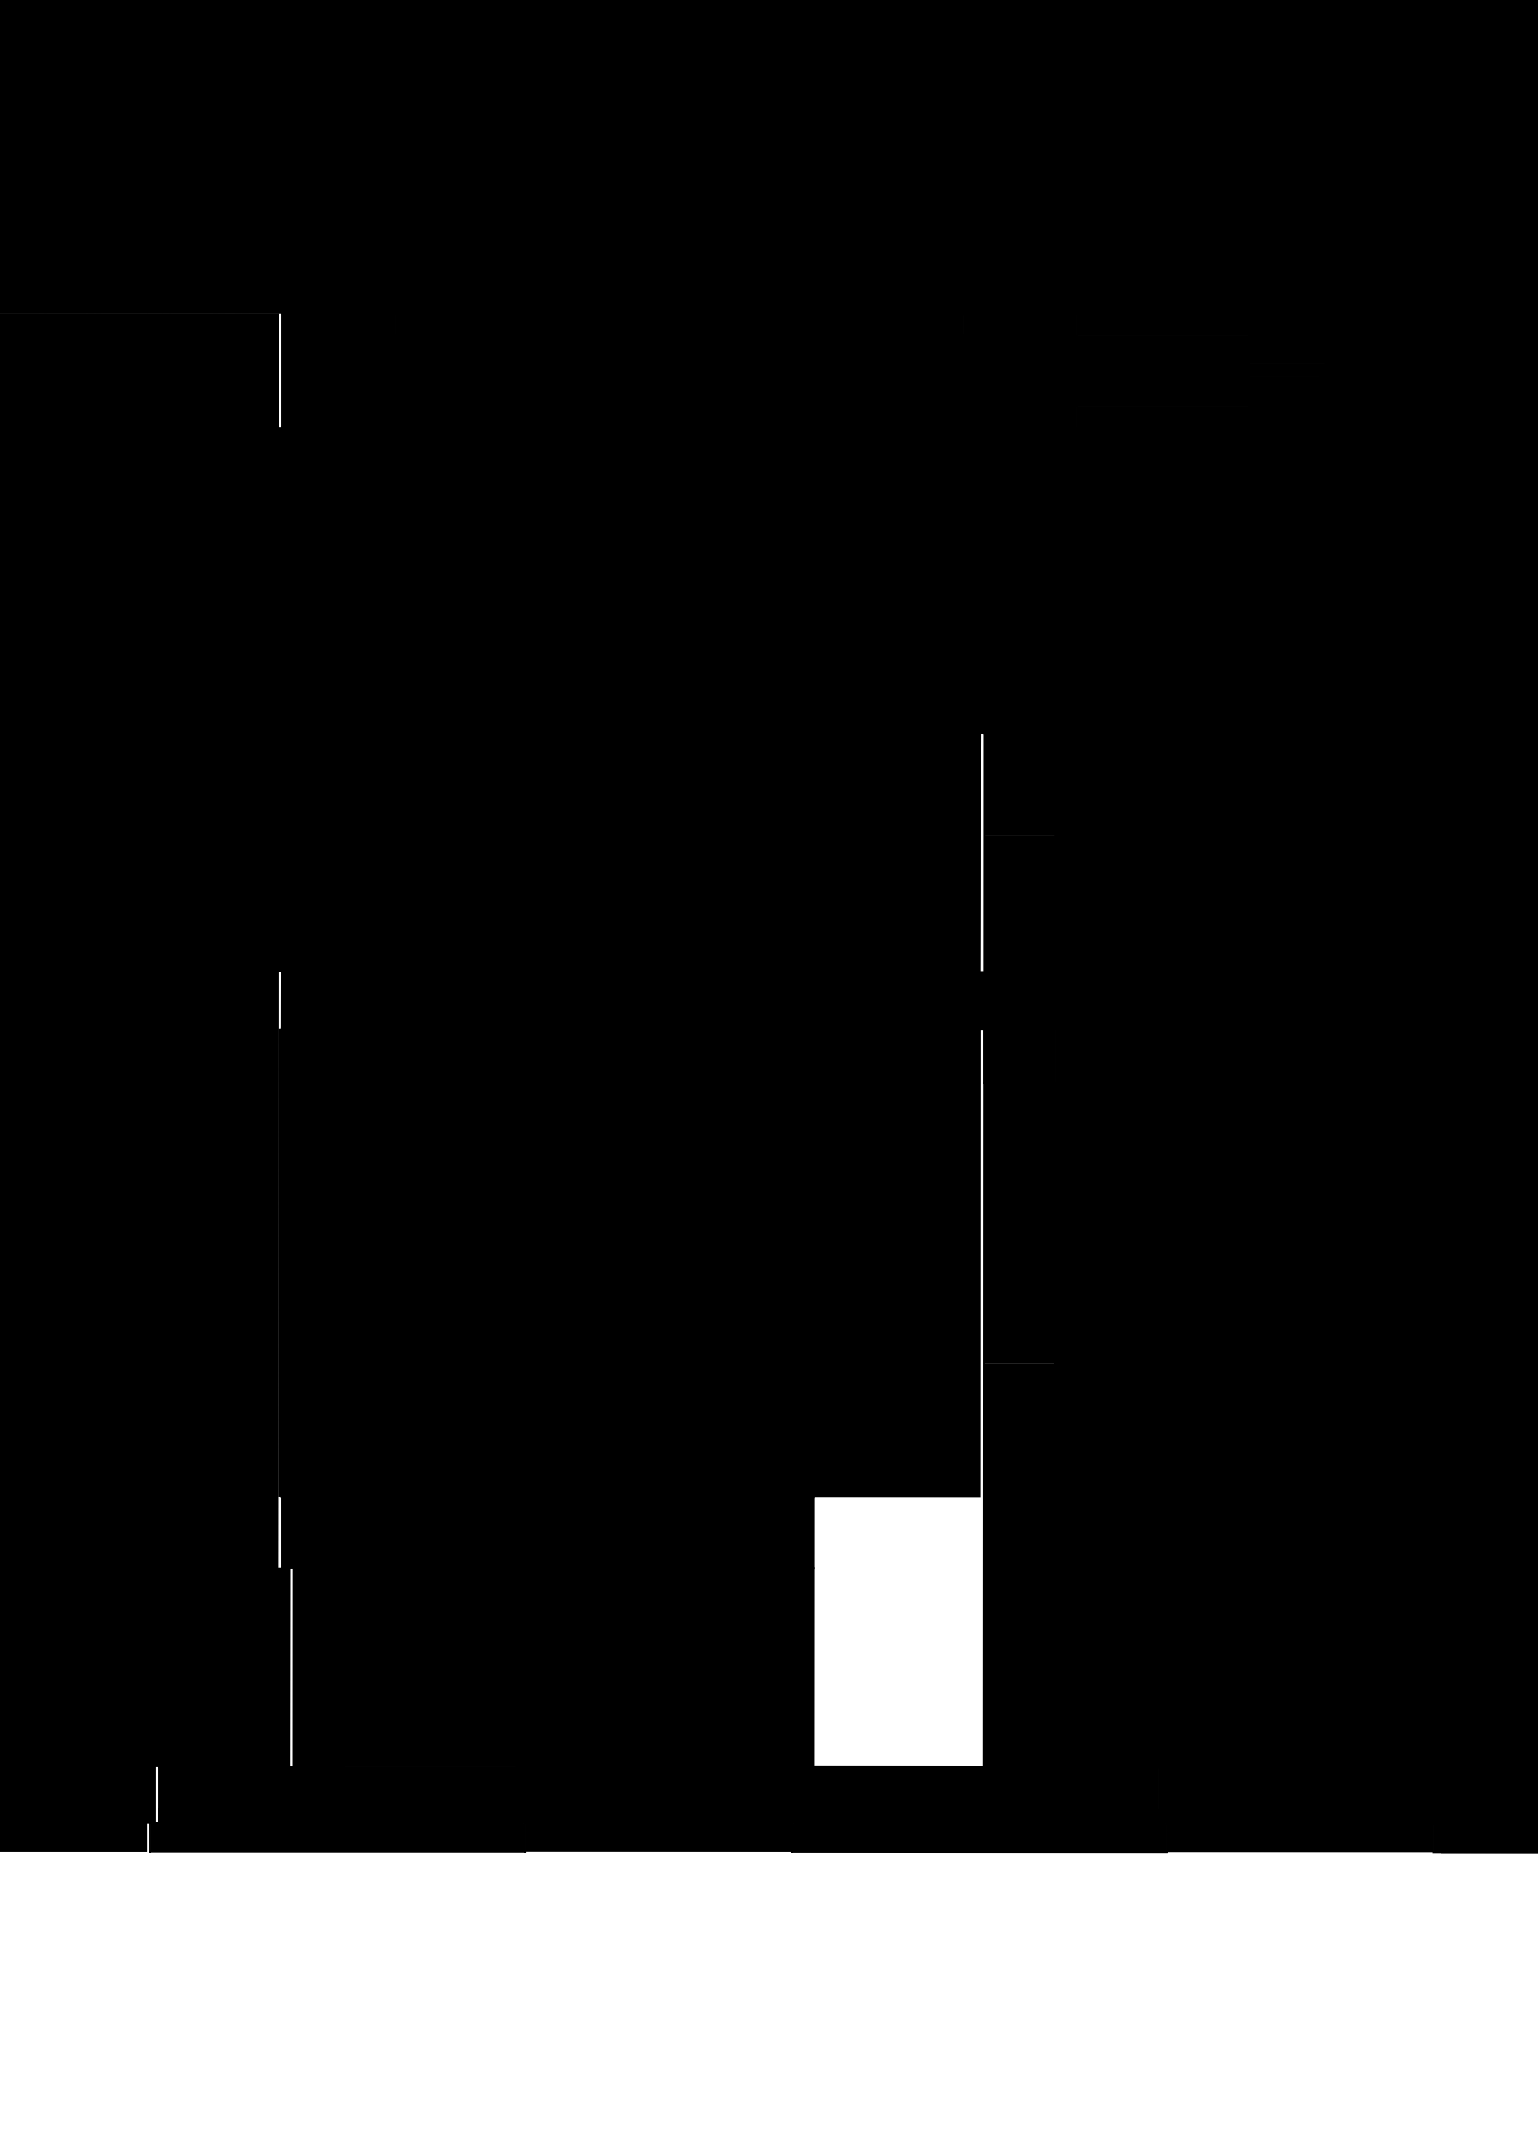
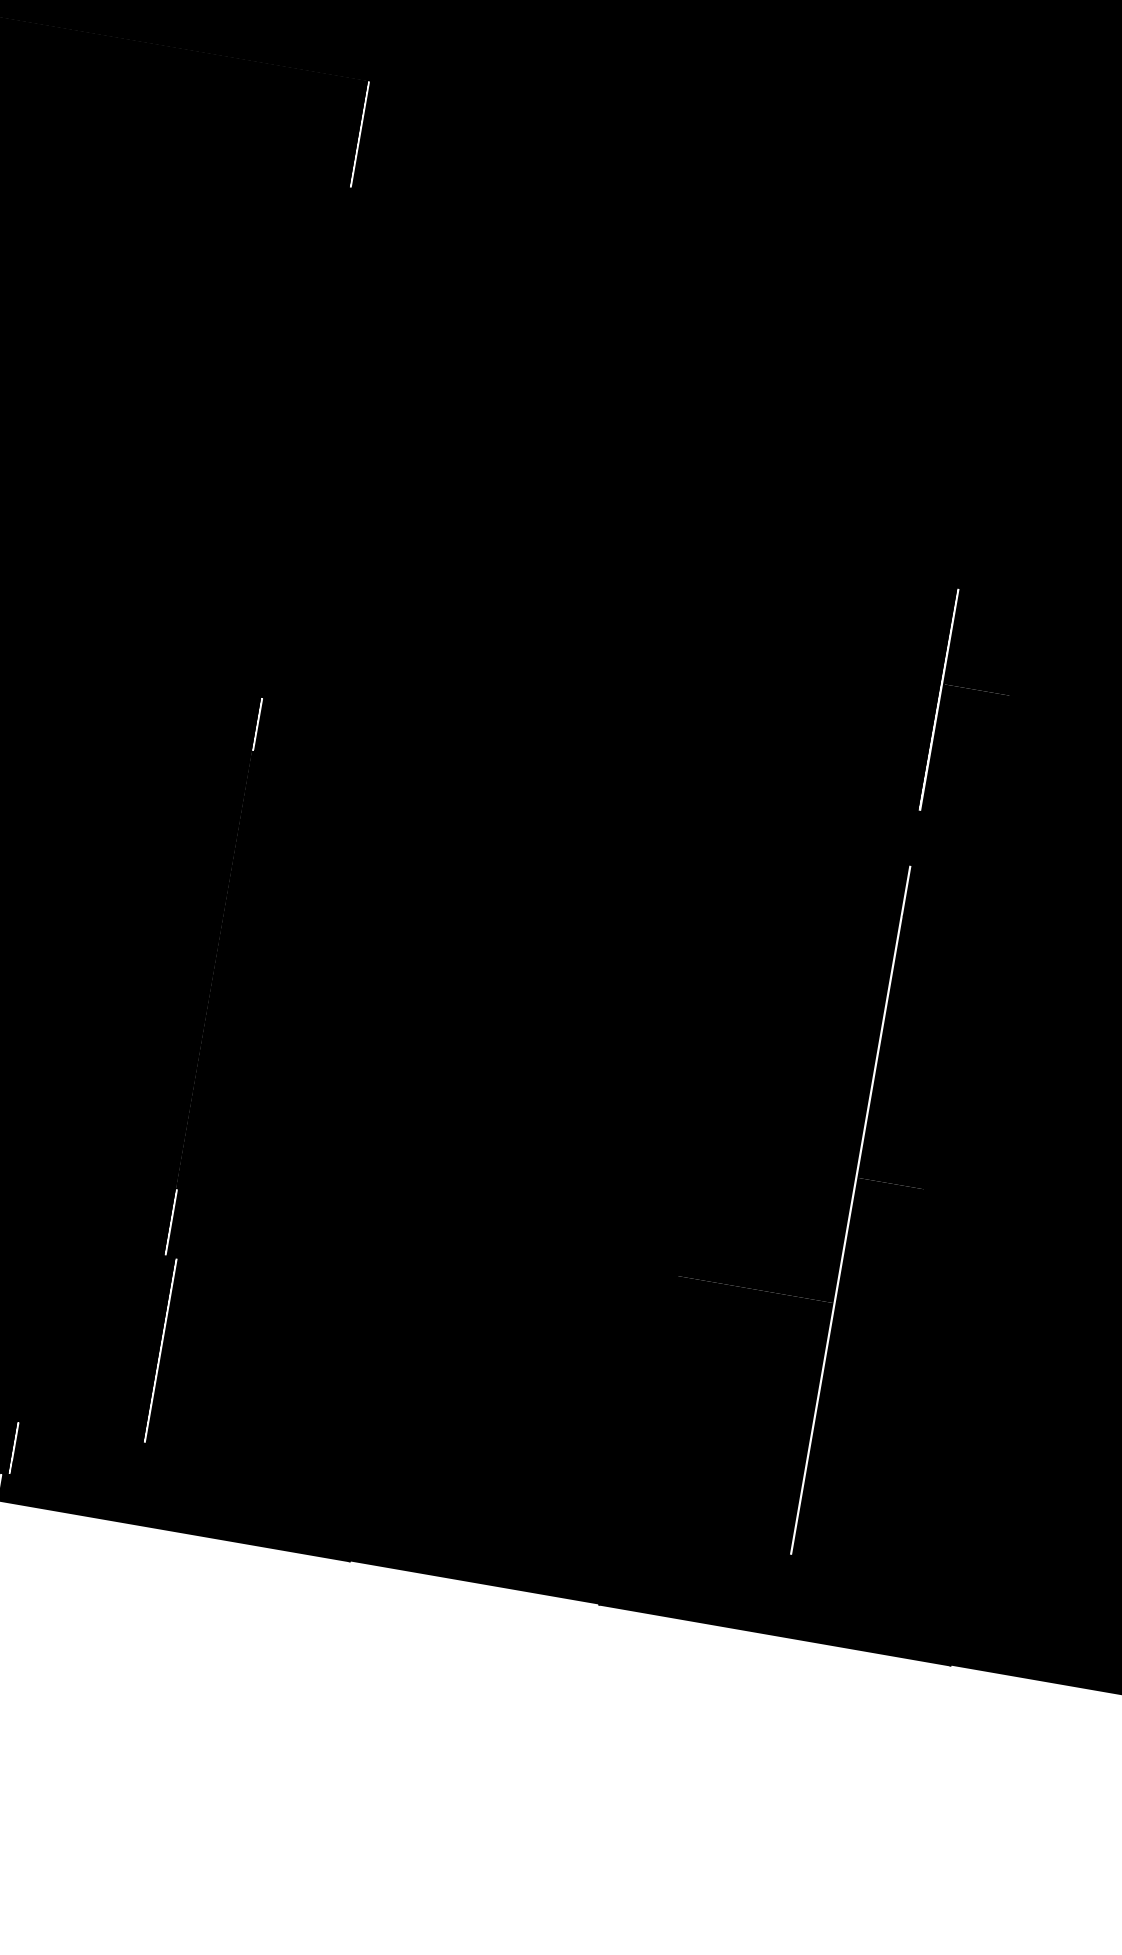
fill: (895, 1631) -> (732, 1414), added

